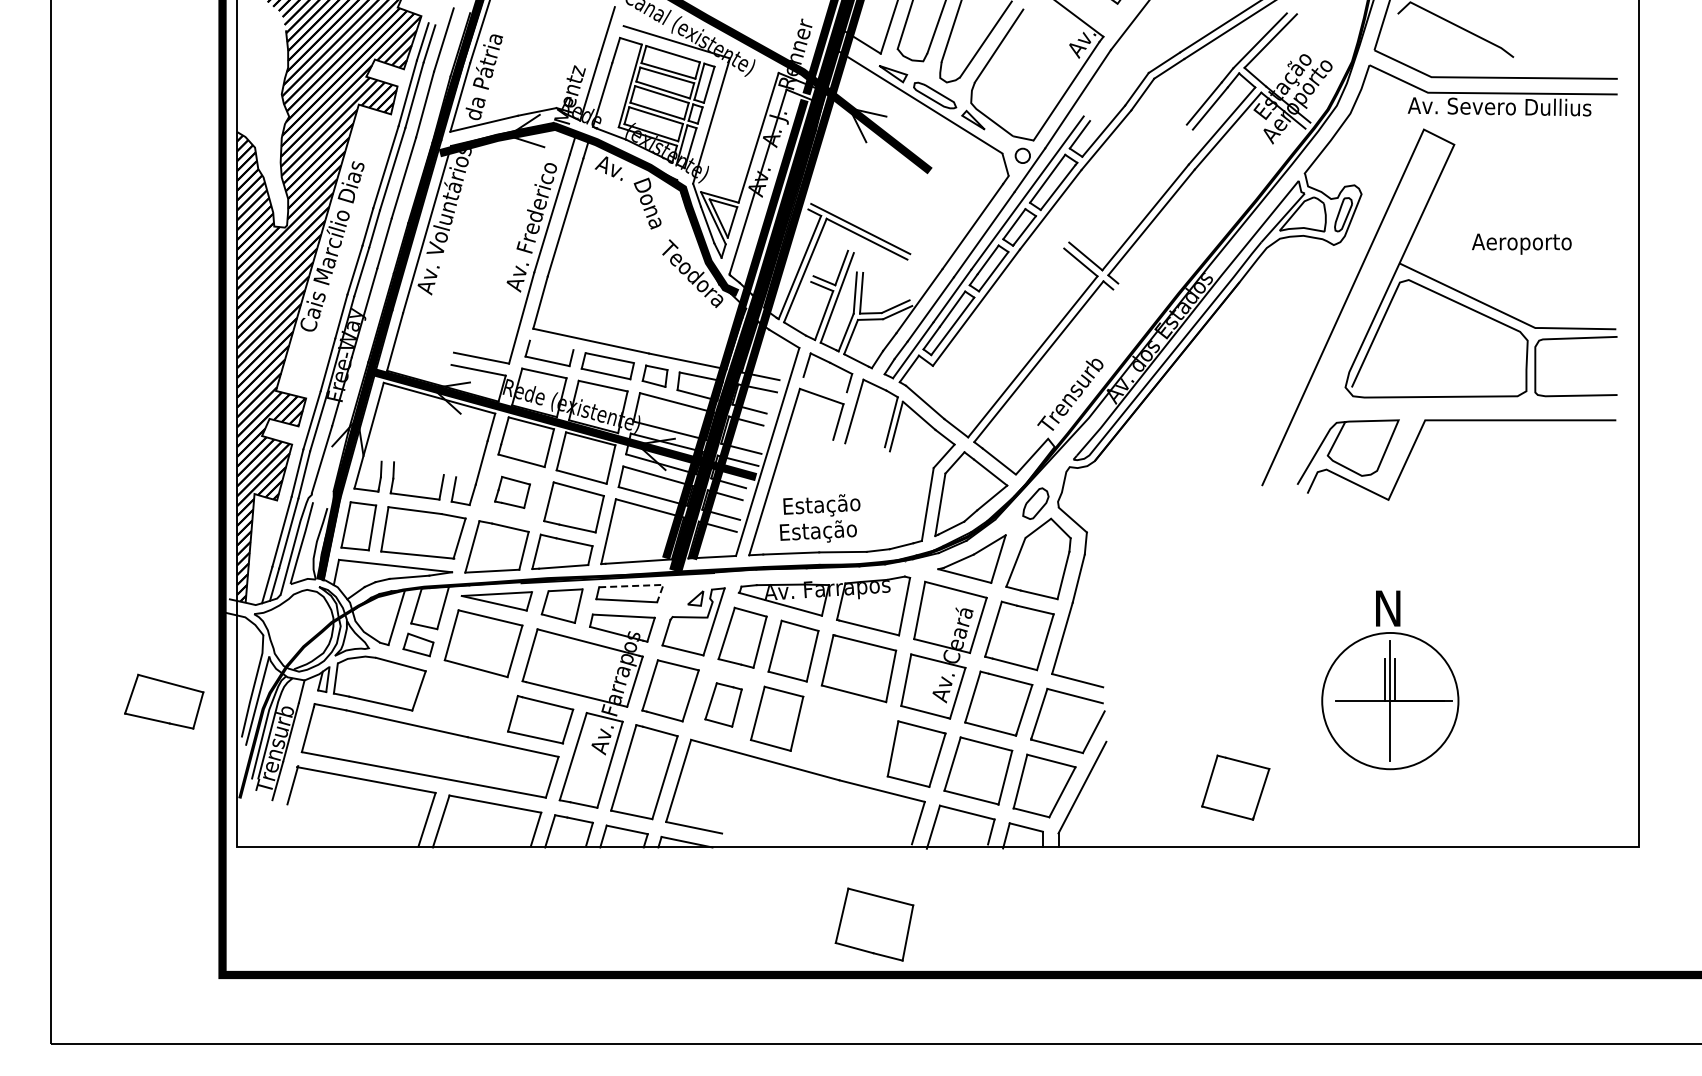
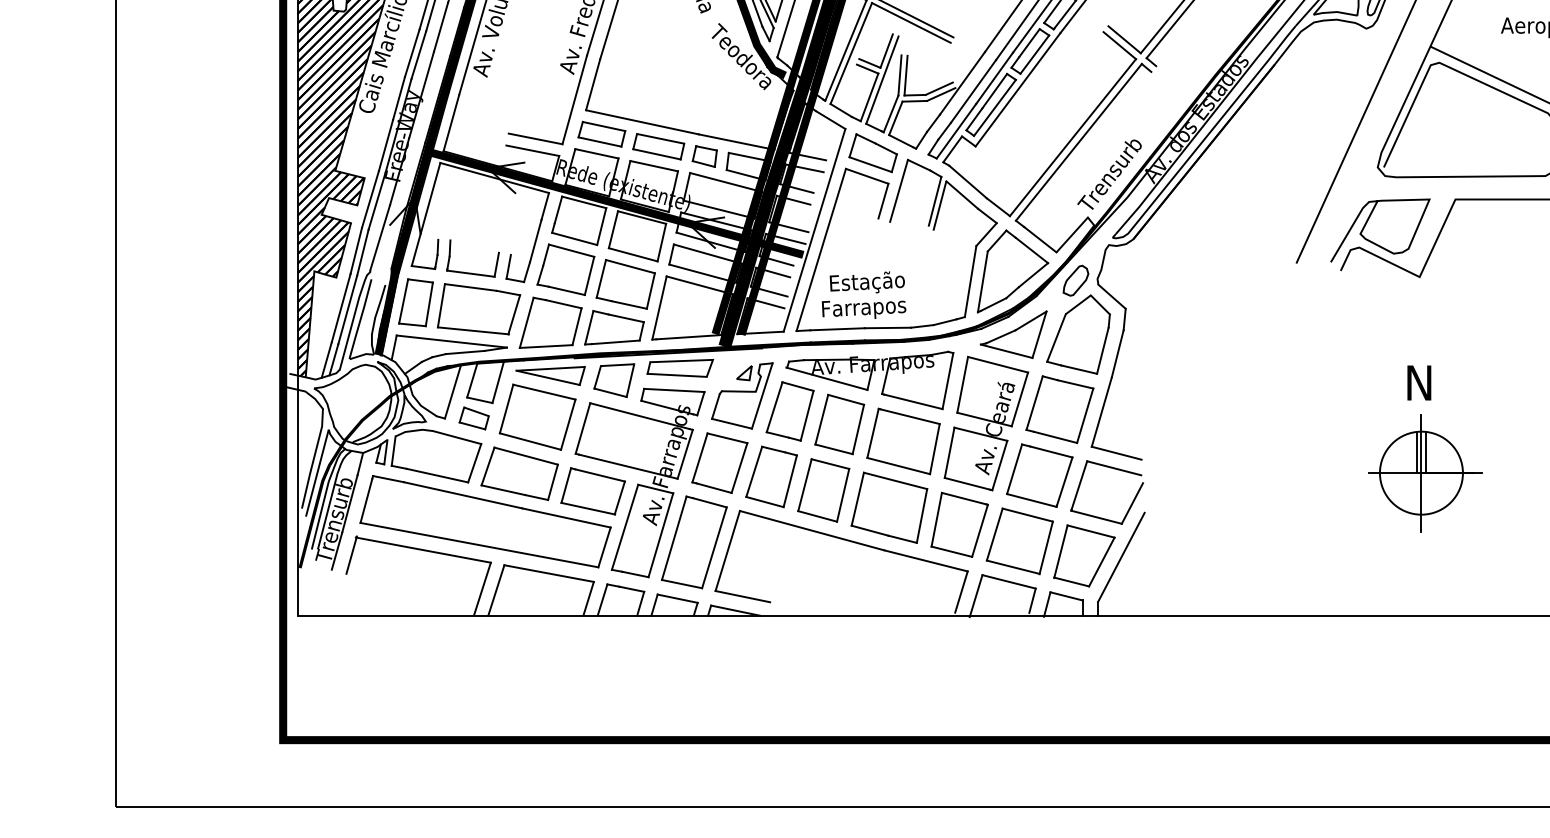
line: (551, 345) -> (603, 126), added
line: (824, 384) -> (869, 164), added
part: (512, 492) -> (565, 269), size x1.67
text: (818, 531) -> (864, 307), Estação -> Farrapos
line: (641, 585) -> (691, 360), dashed -> solid
circle: (1389, 700) -> (1420, 472), size x0.62
part: (164, 701) -> (520, 473), moved
part: (723, 704) -> (771, 476), size x1.43
part: (1235, 787) -> (1270, 557), removed
part: (874, 924) -> (889, 507), moved

